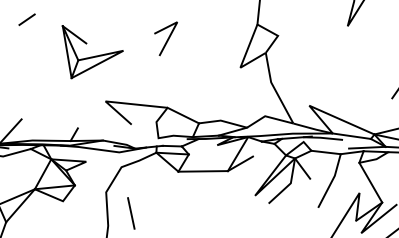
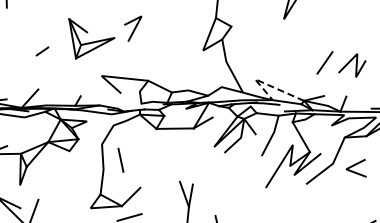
line: (27, 19) -> (42, 51), moved
line: (167, 38) -> (134, 28), moved
line: (323, 112) -> (265, 84), solid -> dashed

